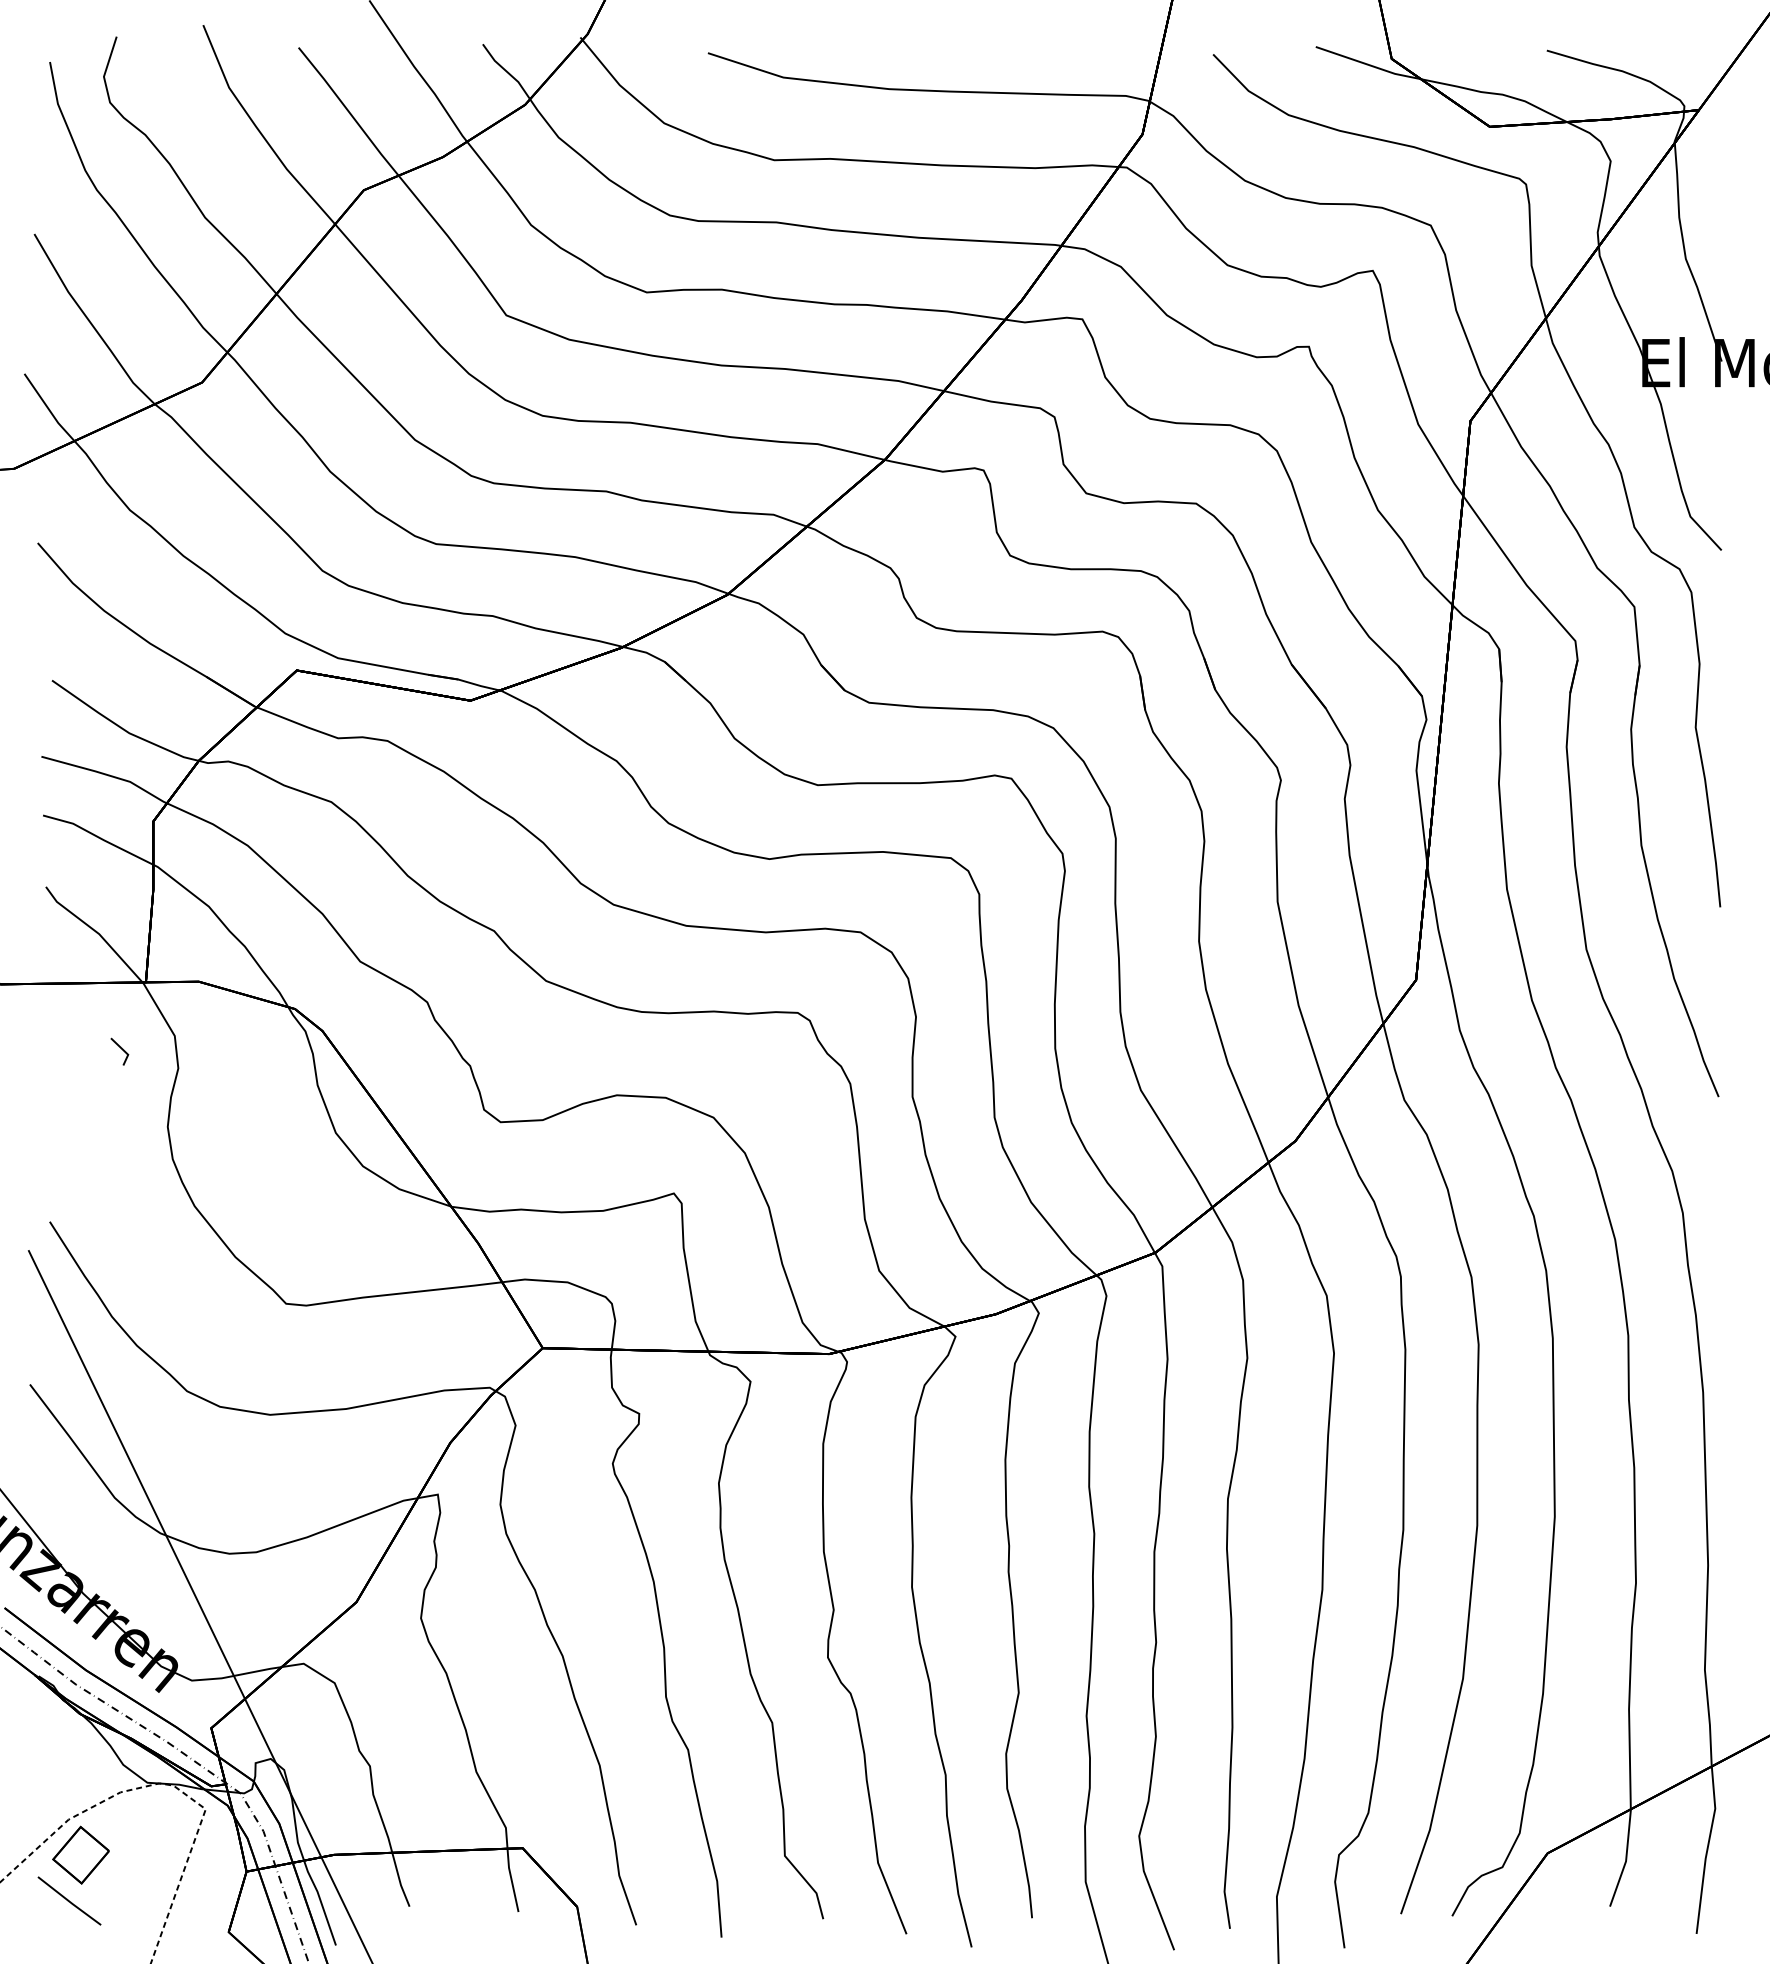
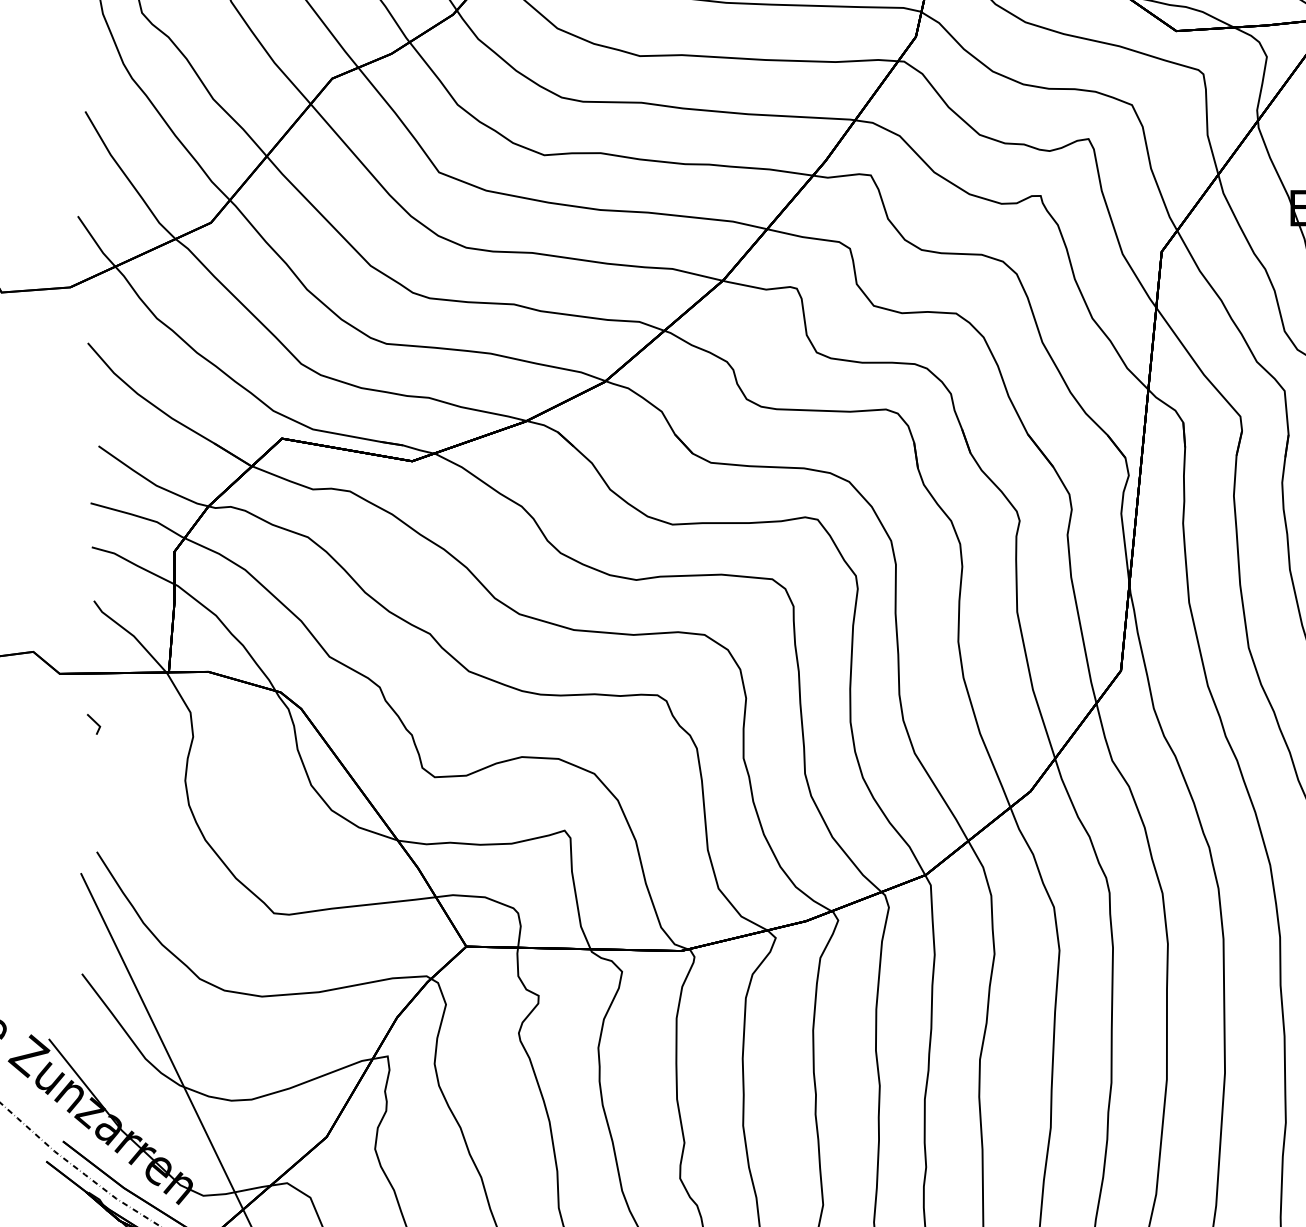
line: (121, 1049) -> (95, 722), moved

